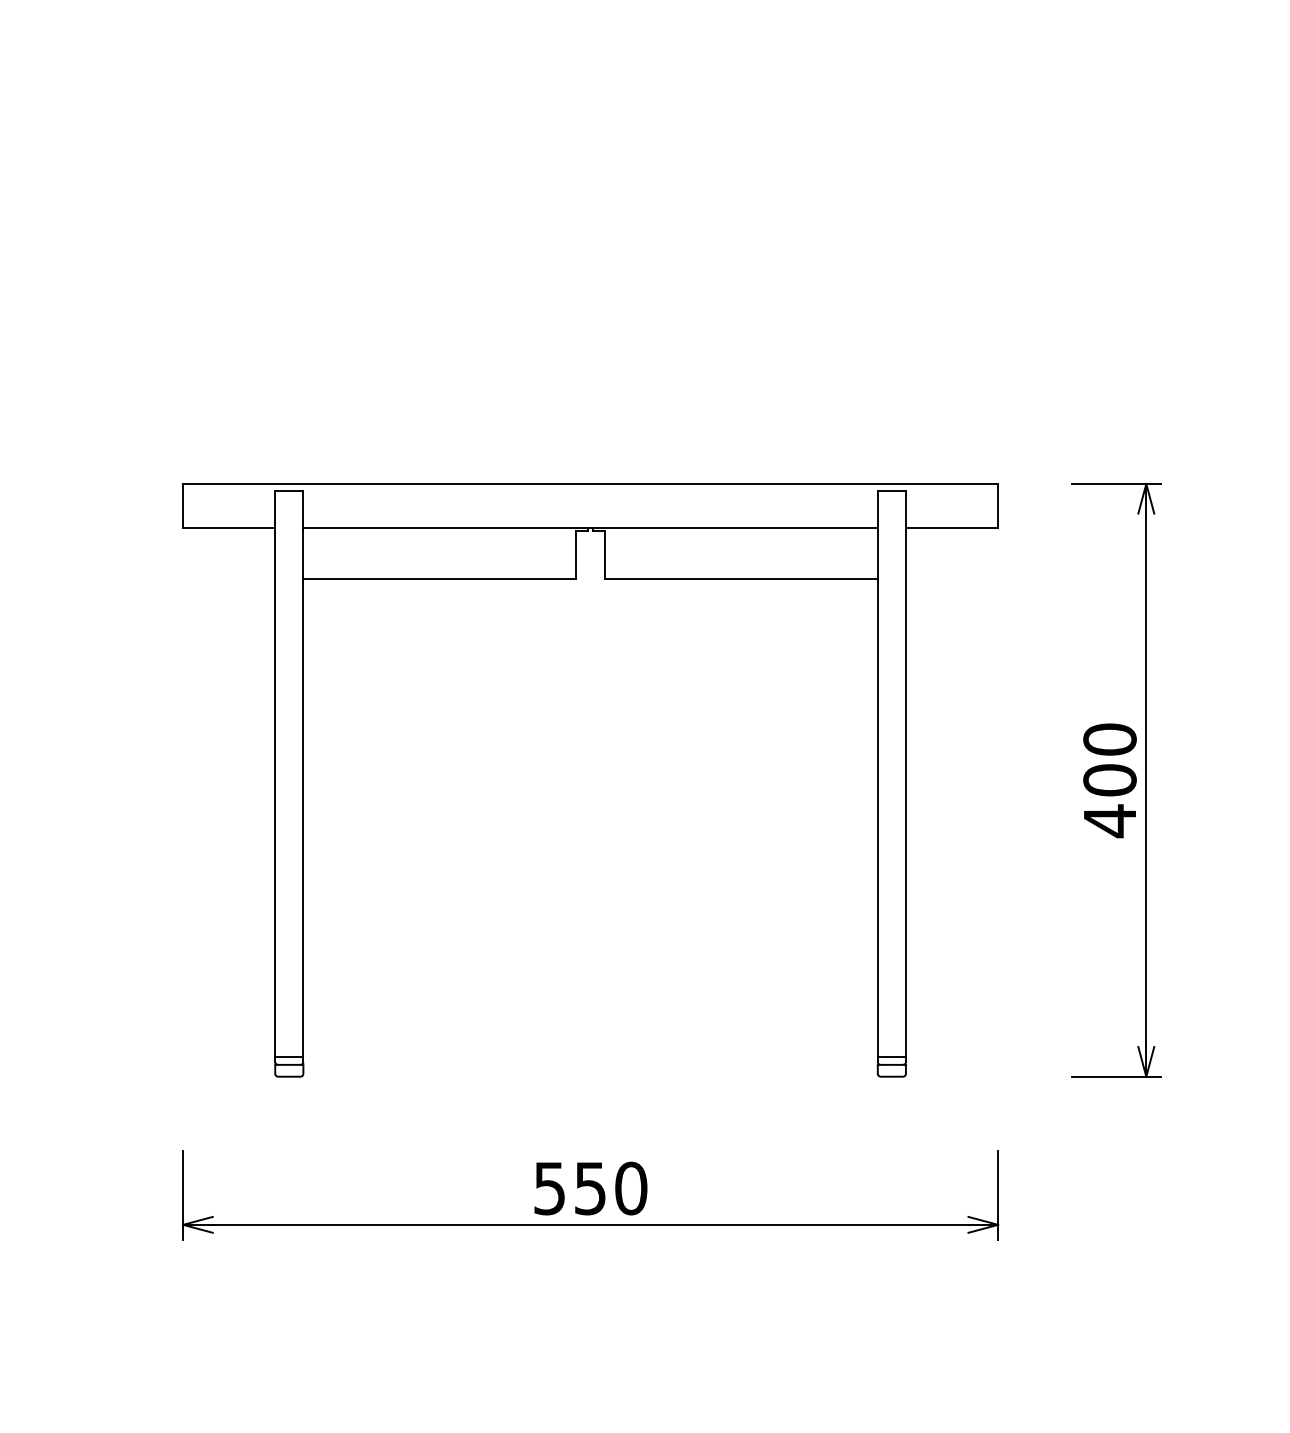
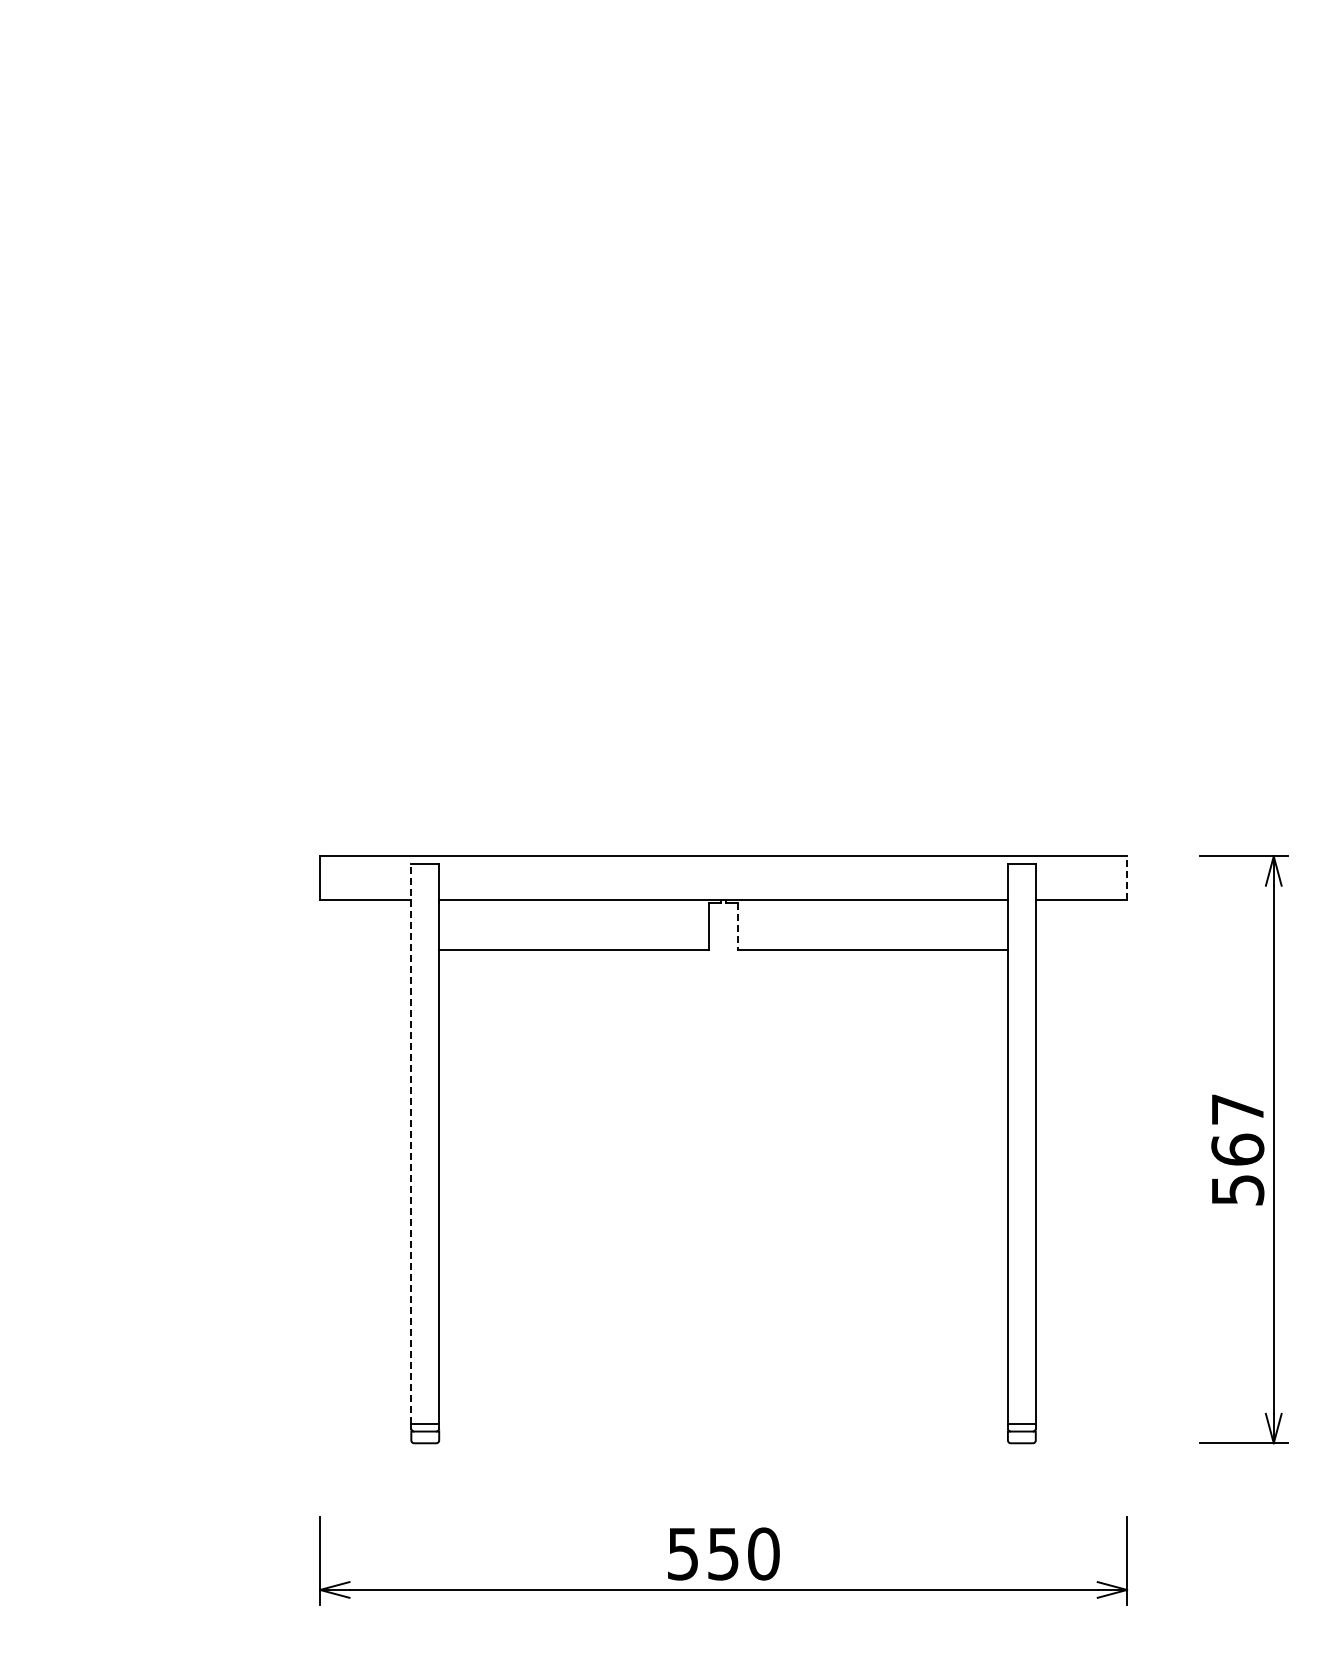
line: (998, 505) -> (1127, 877), solid -> dashed
line: (605, 555) -> (738, 927), solid -> dashed
line: (275, 773) -> (411, 1143), solid -> dashed
text: (1109, 781) -> (1237, 1150), 400 -> 567

